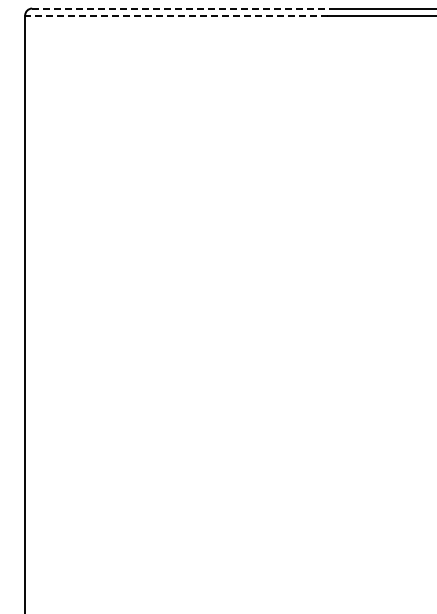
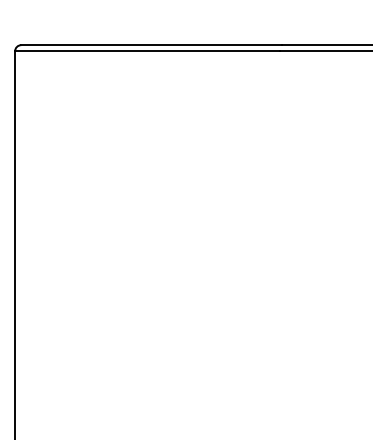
line: (181, 8) -> (151, 45), dashed -> solid
line: (175, 15) -> (146, 51), dashed -> solid

